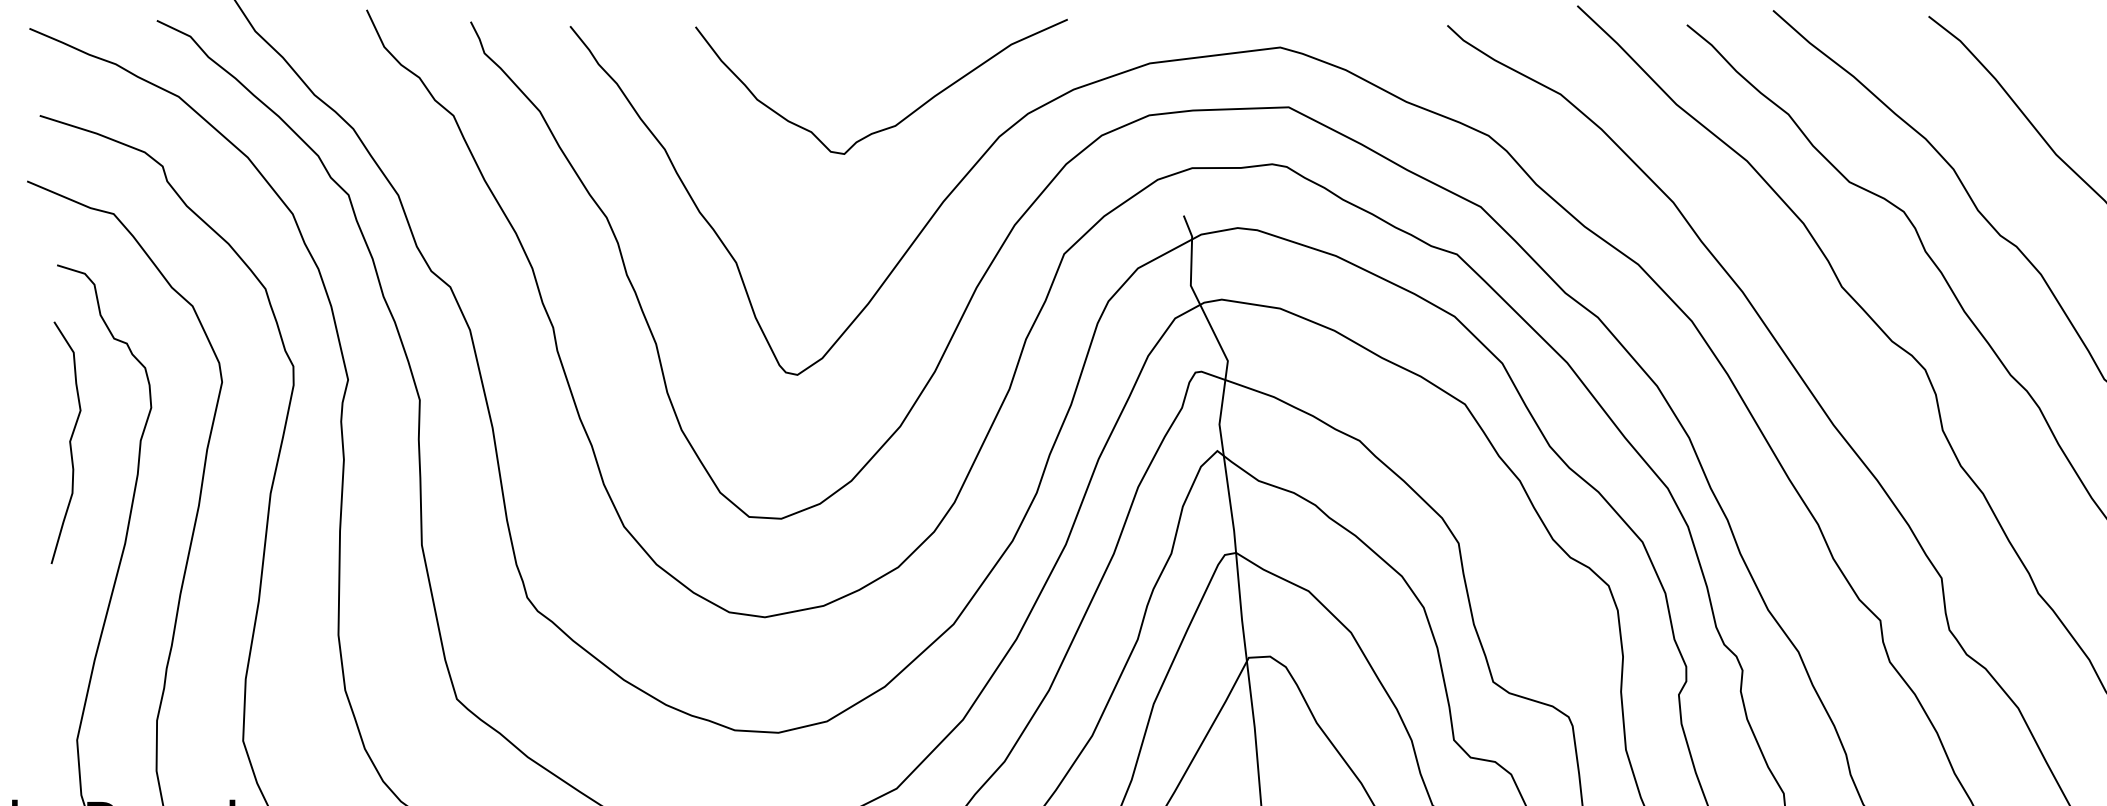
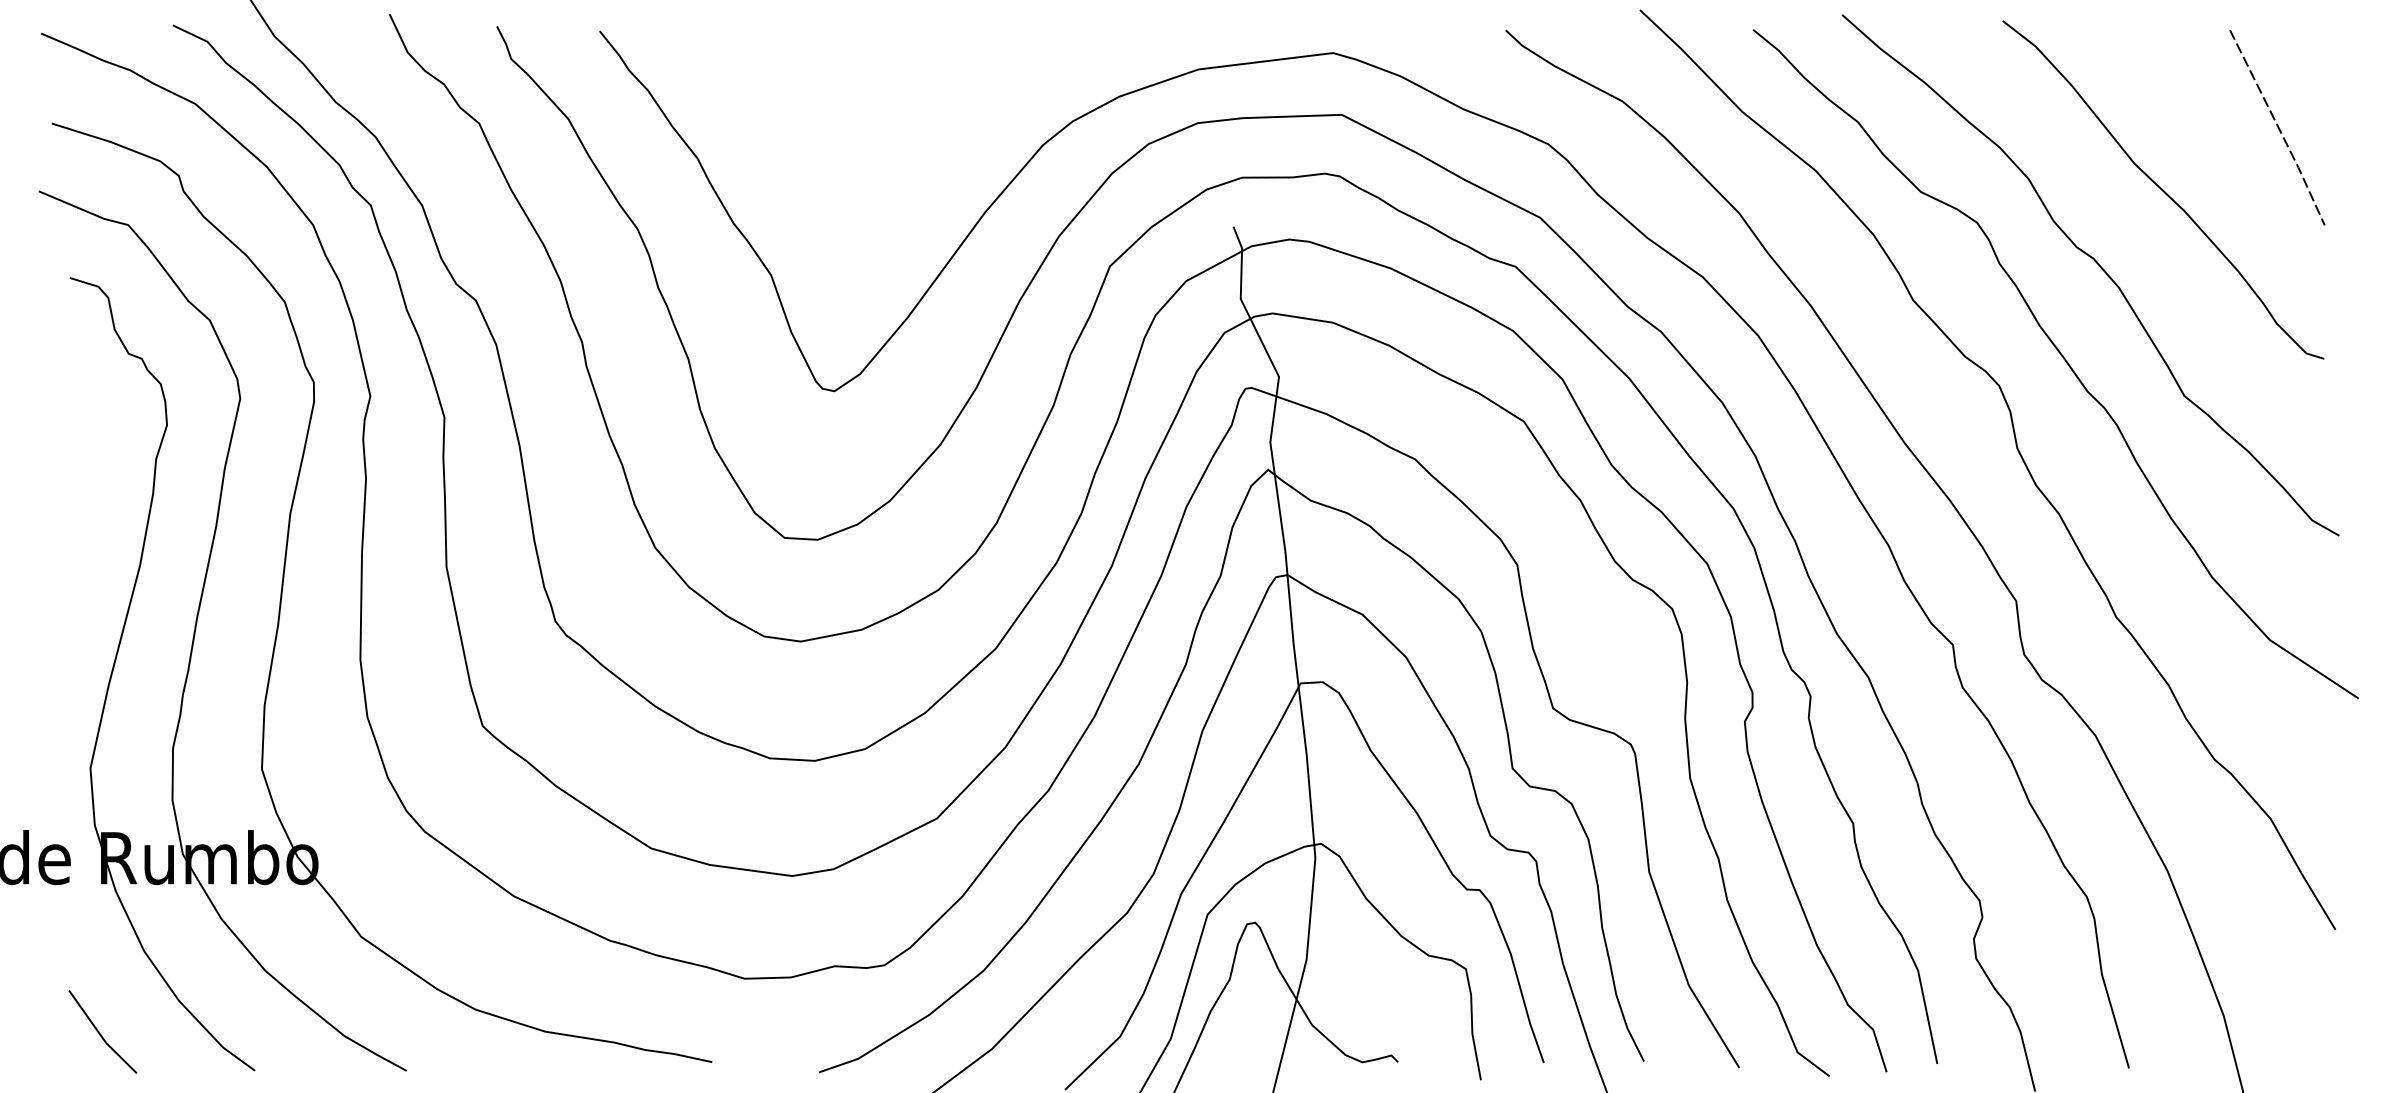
curve: (903, 118) -> (943, 126), removed
curve: (69, 442) -> (82, 461), removed

